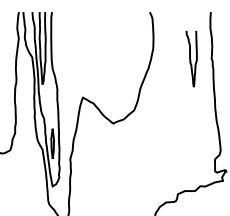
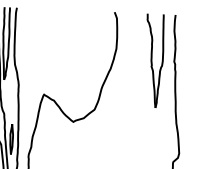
part: (191, 58) -> (154, 60), size x1.67

